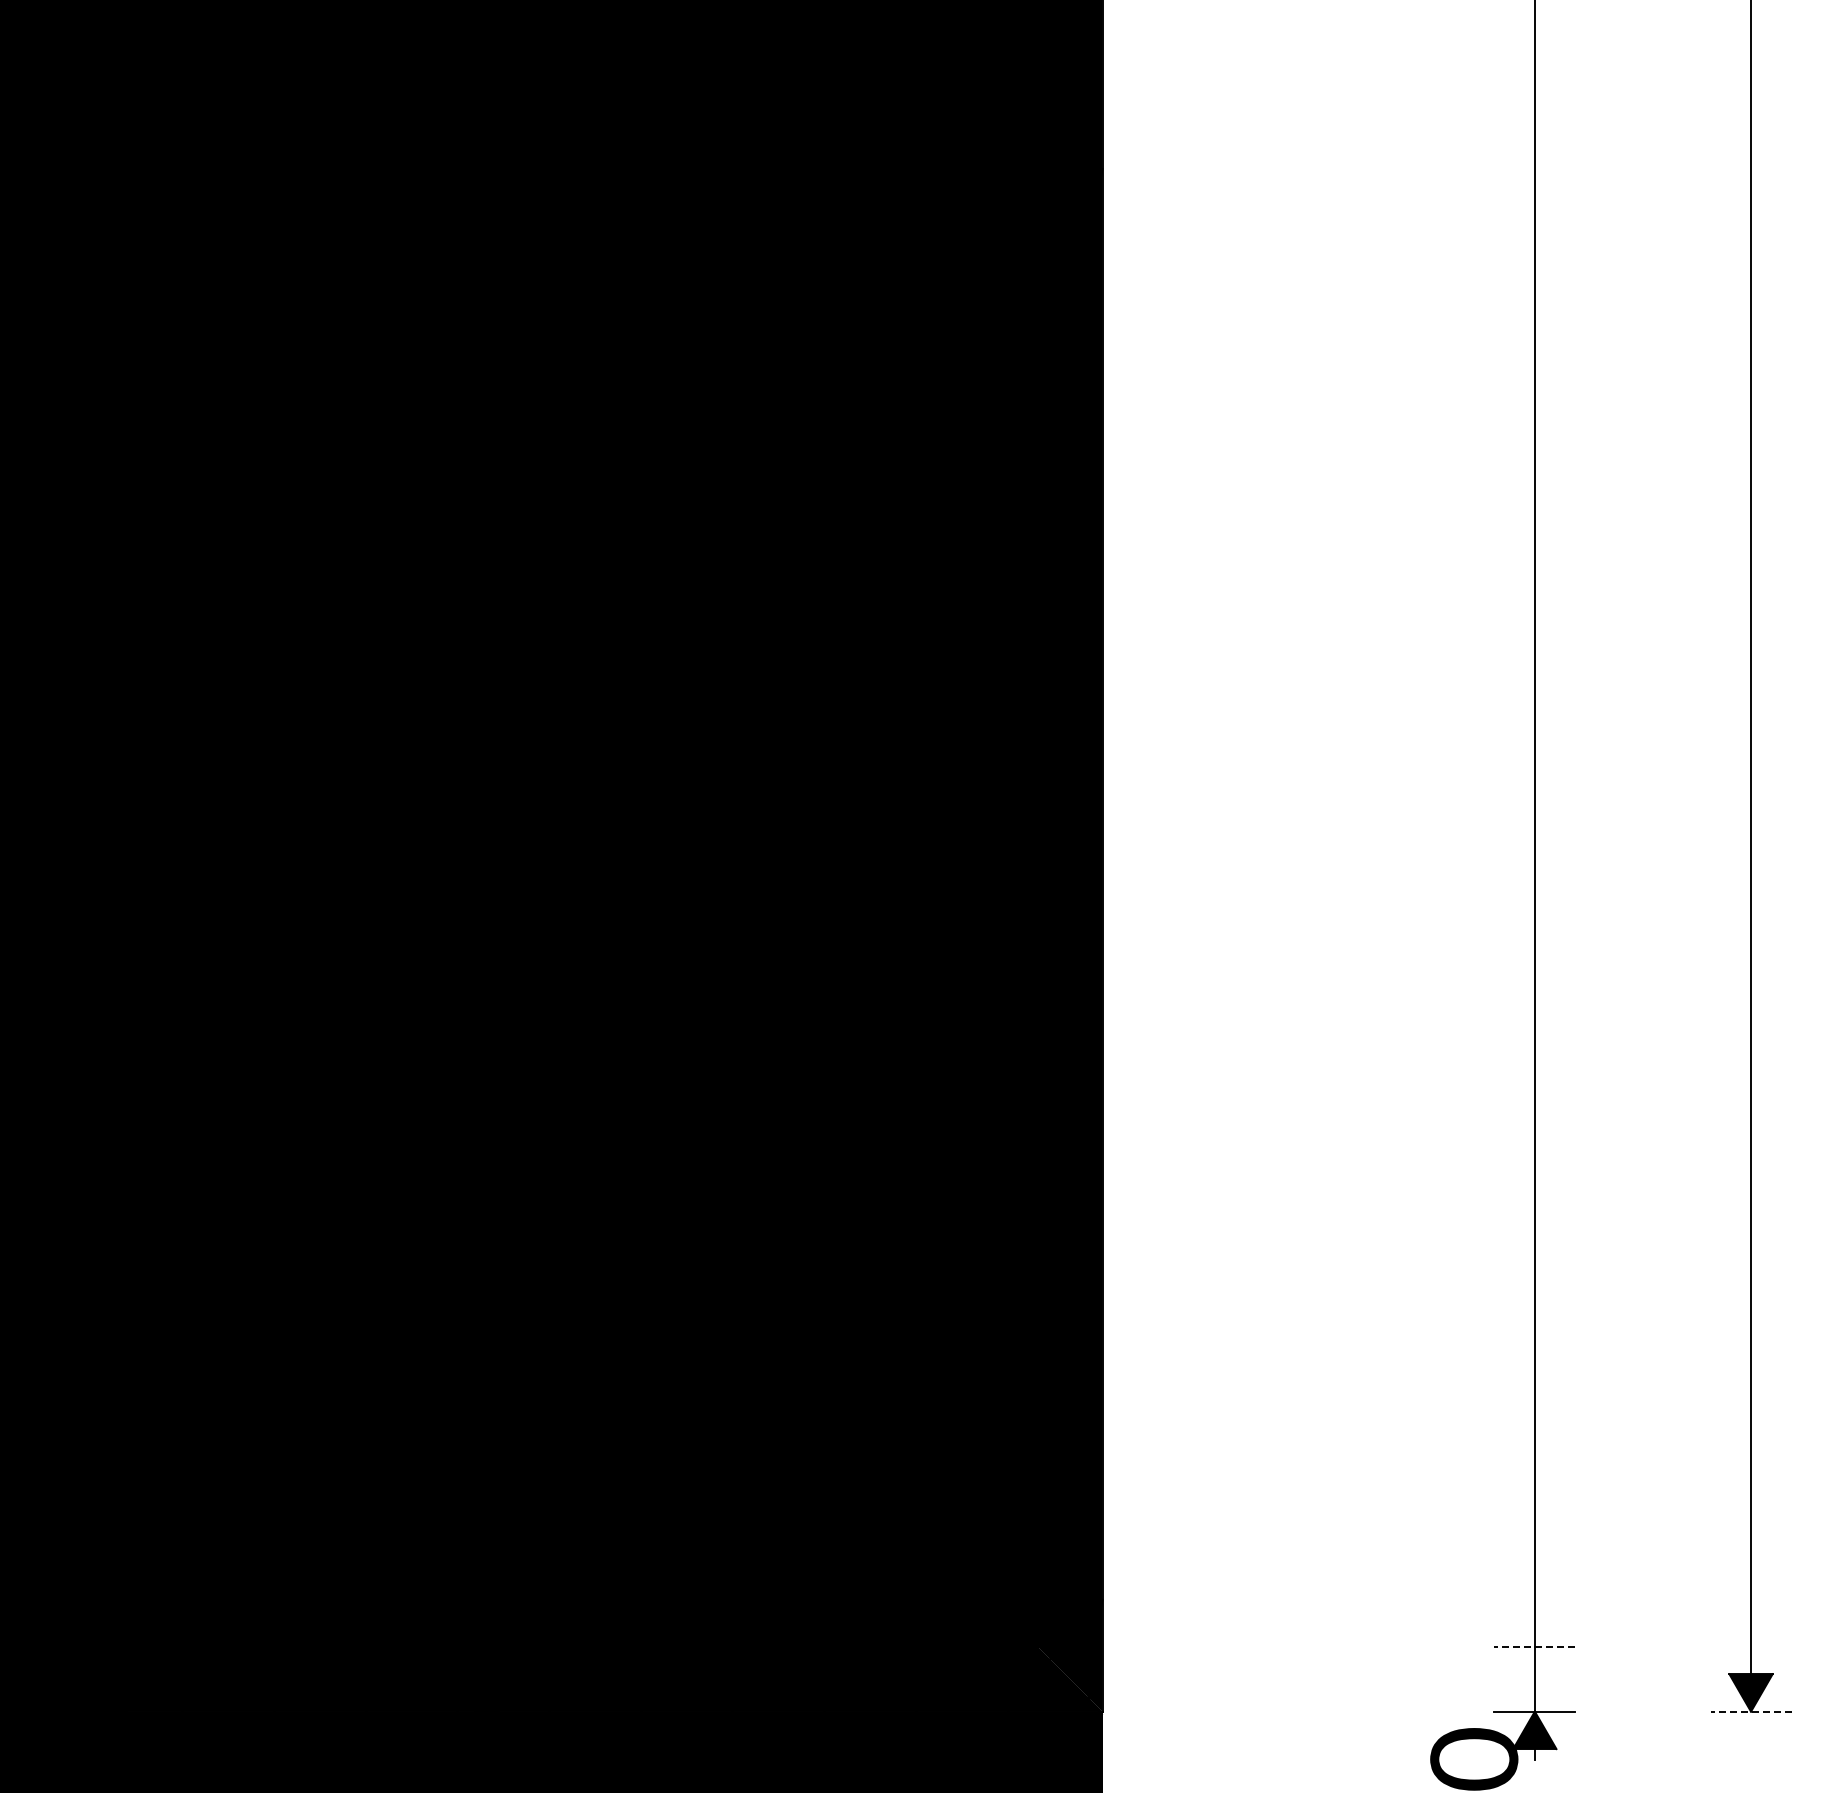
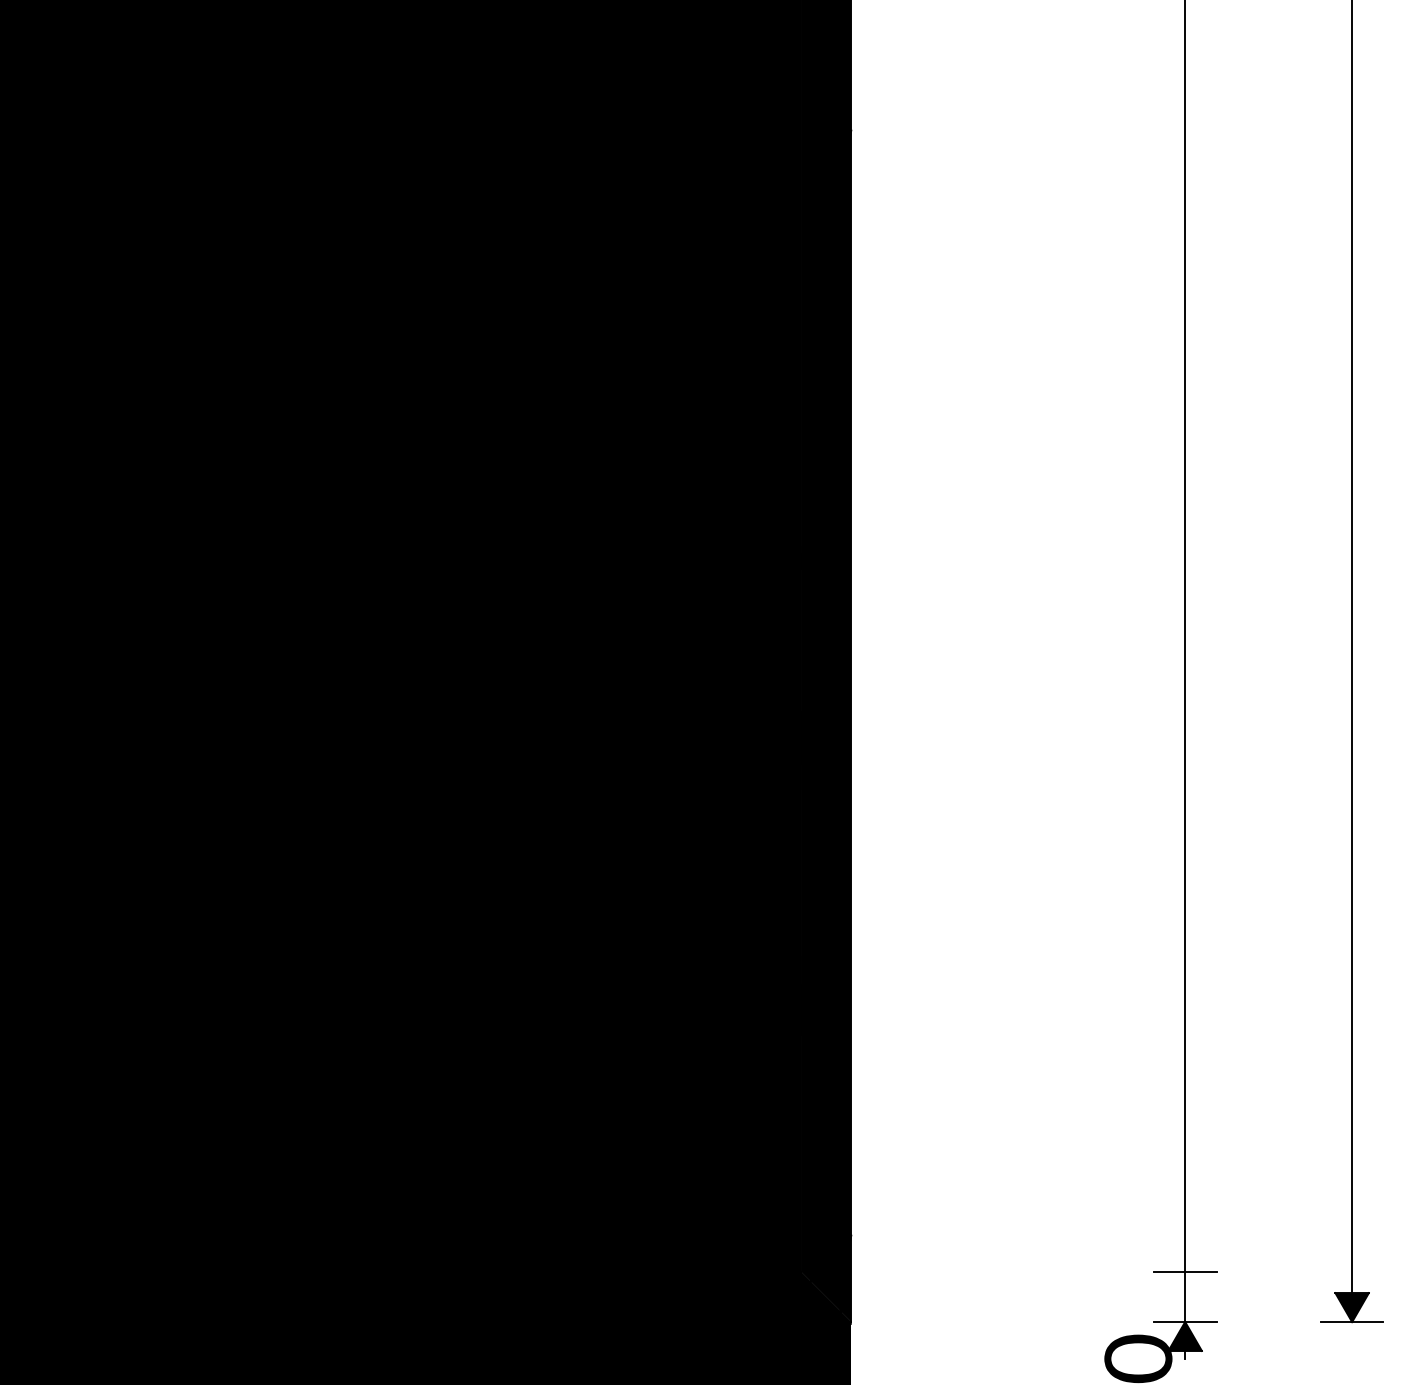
line: (1534, 1646) -> (1184, 1271), dashed -> solid
line: (1751, 1711) -> (1352, 1321), dashed -> solid

